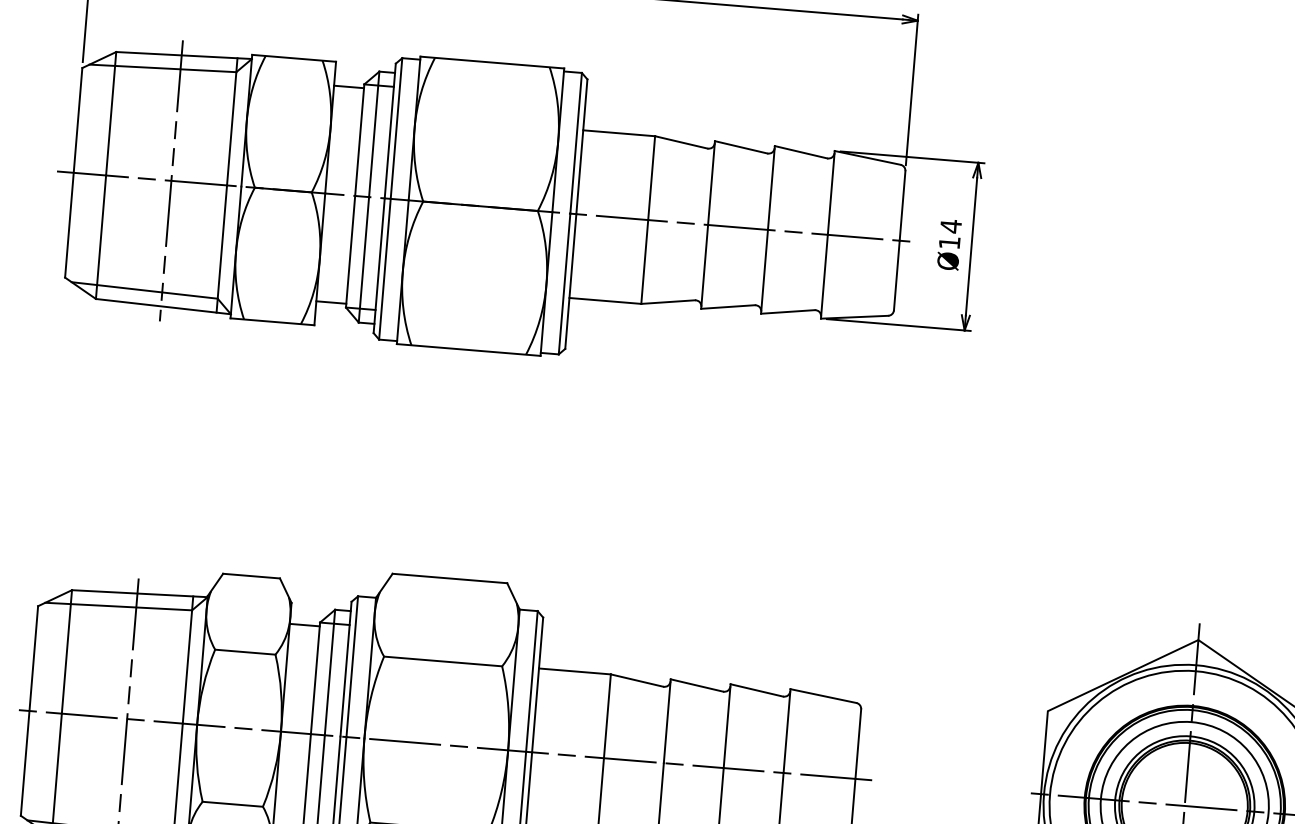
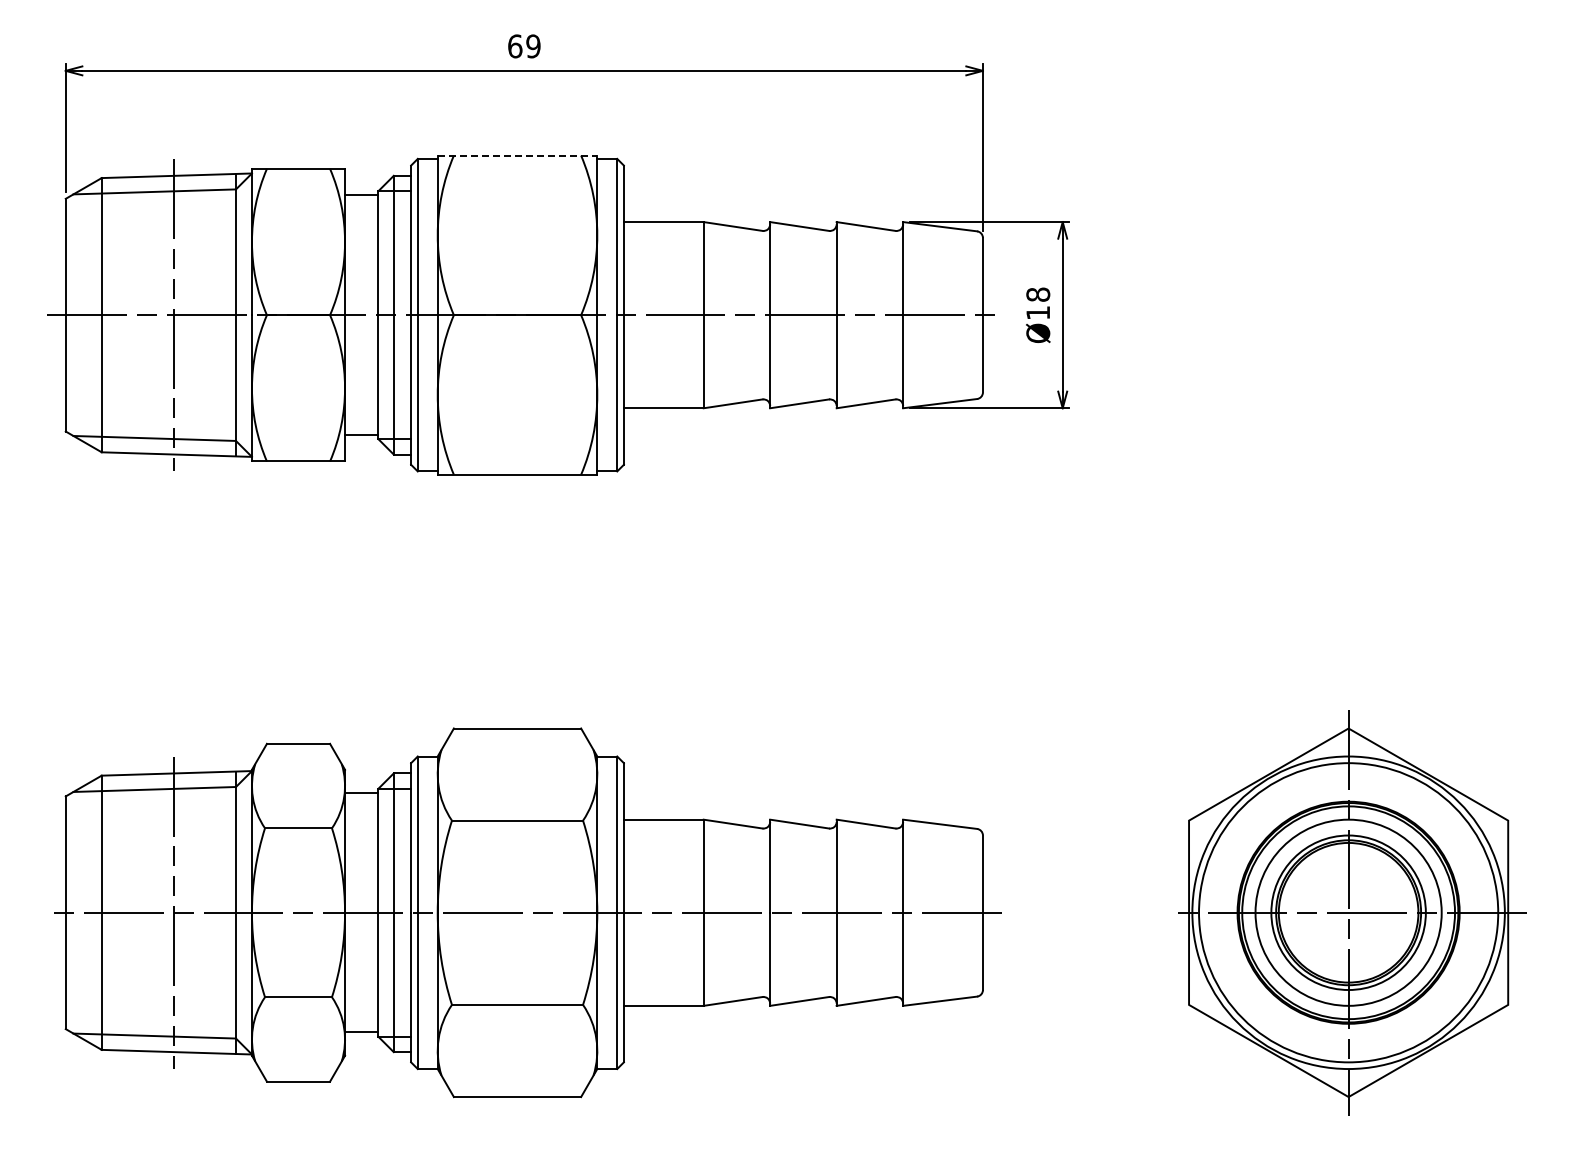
line: (492, 62) -> (517, 155), solid -> dashed
text: (951, 226) -> (1038, 294), Ø14 -> Ø18

